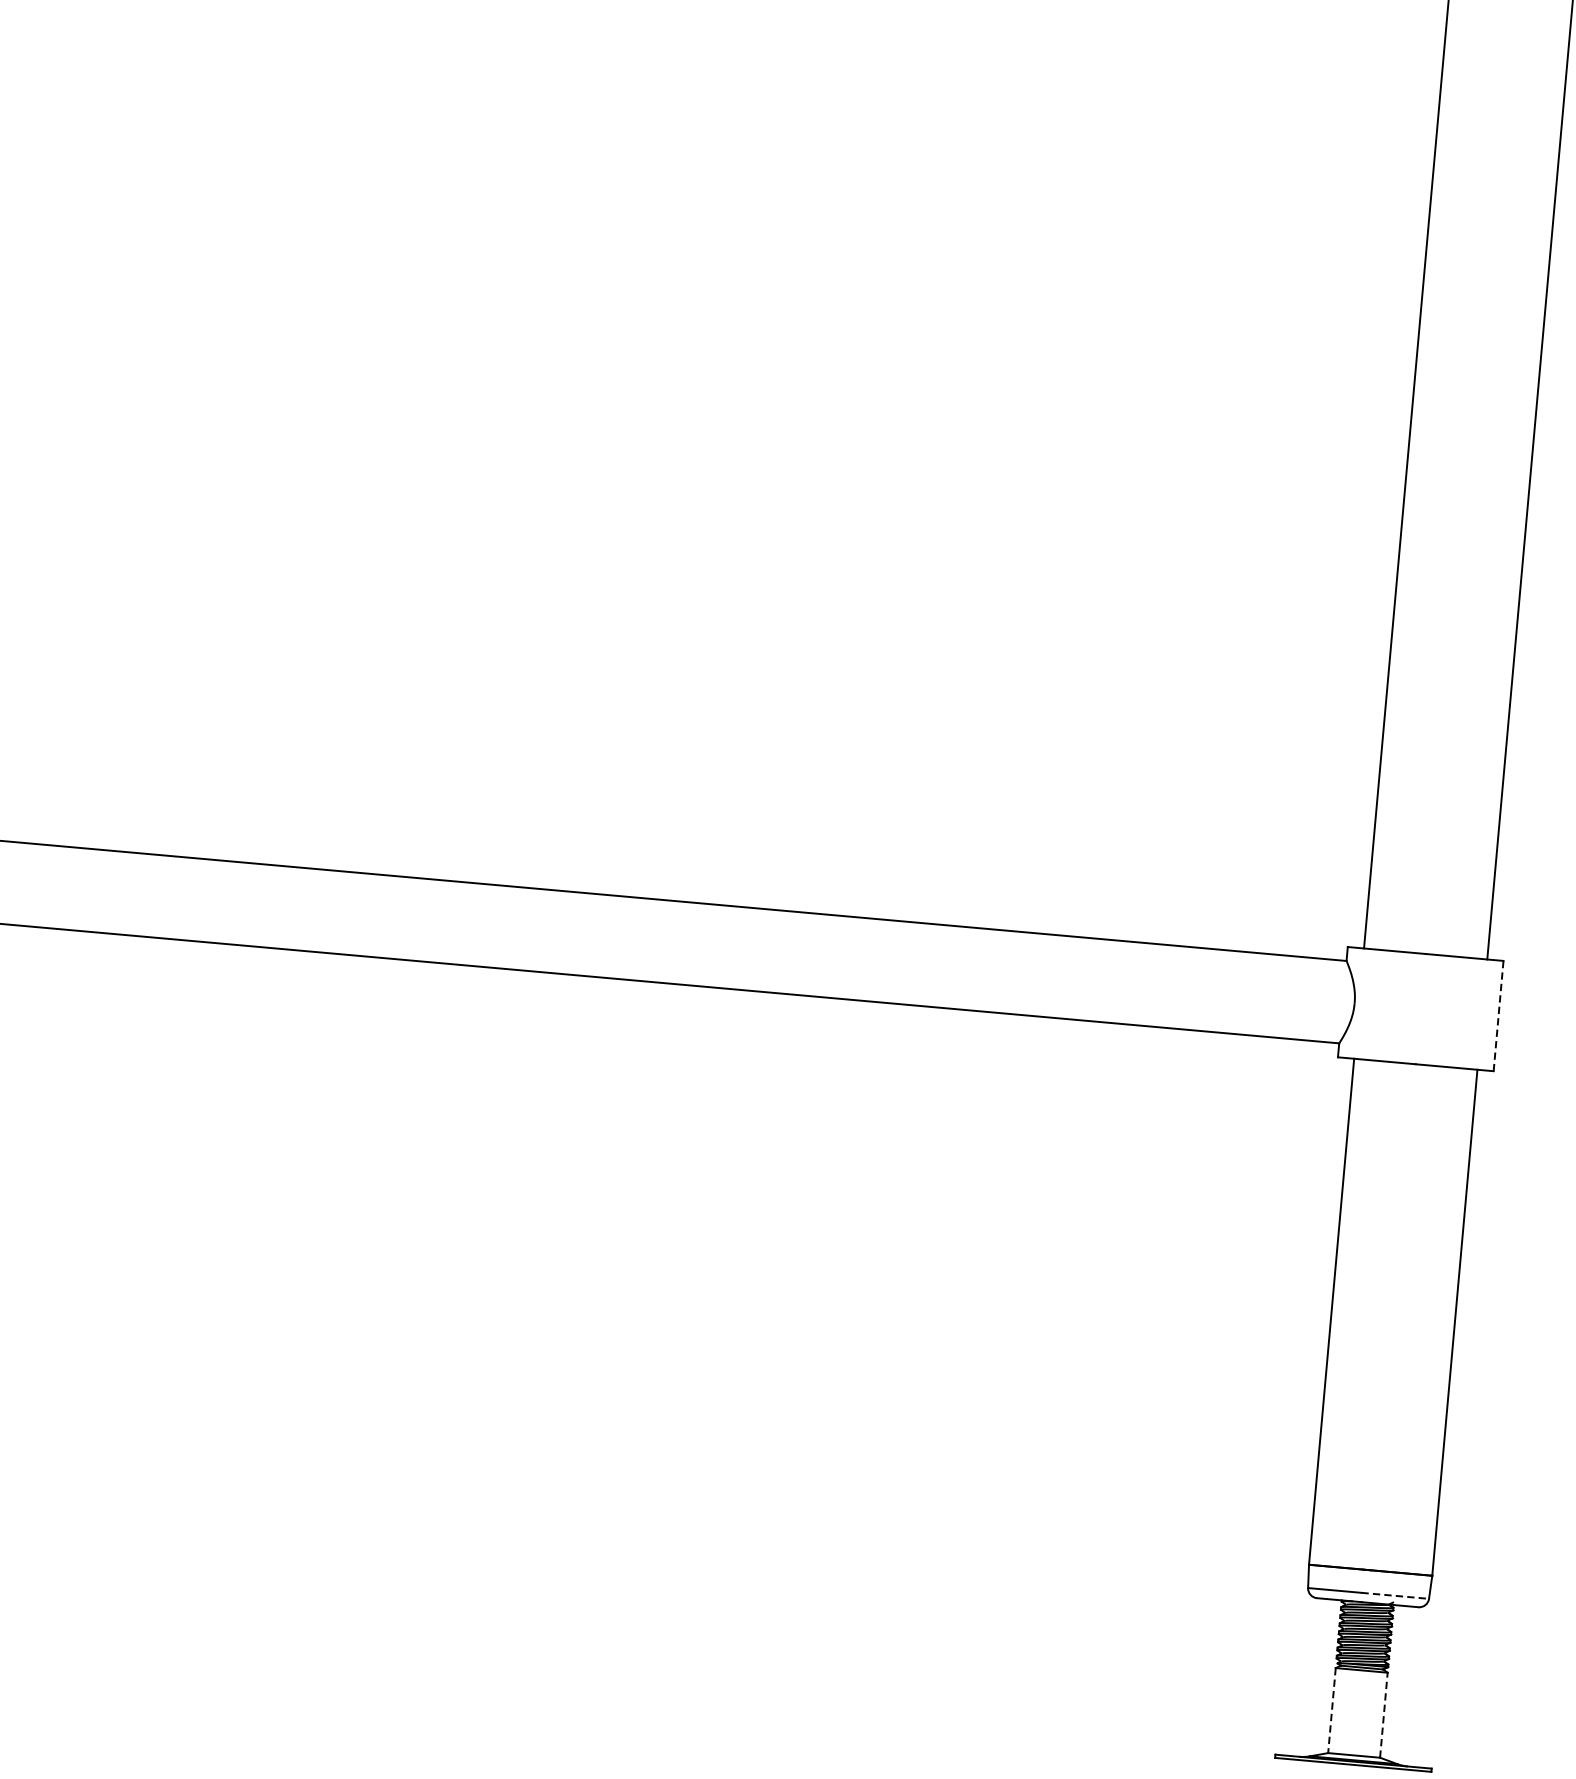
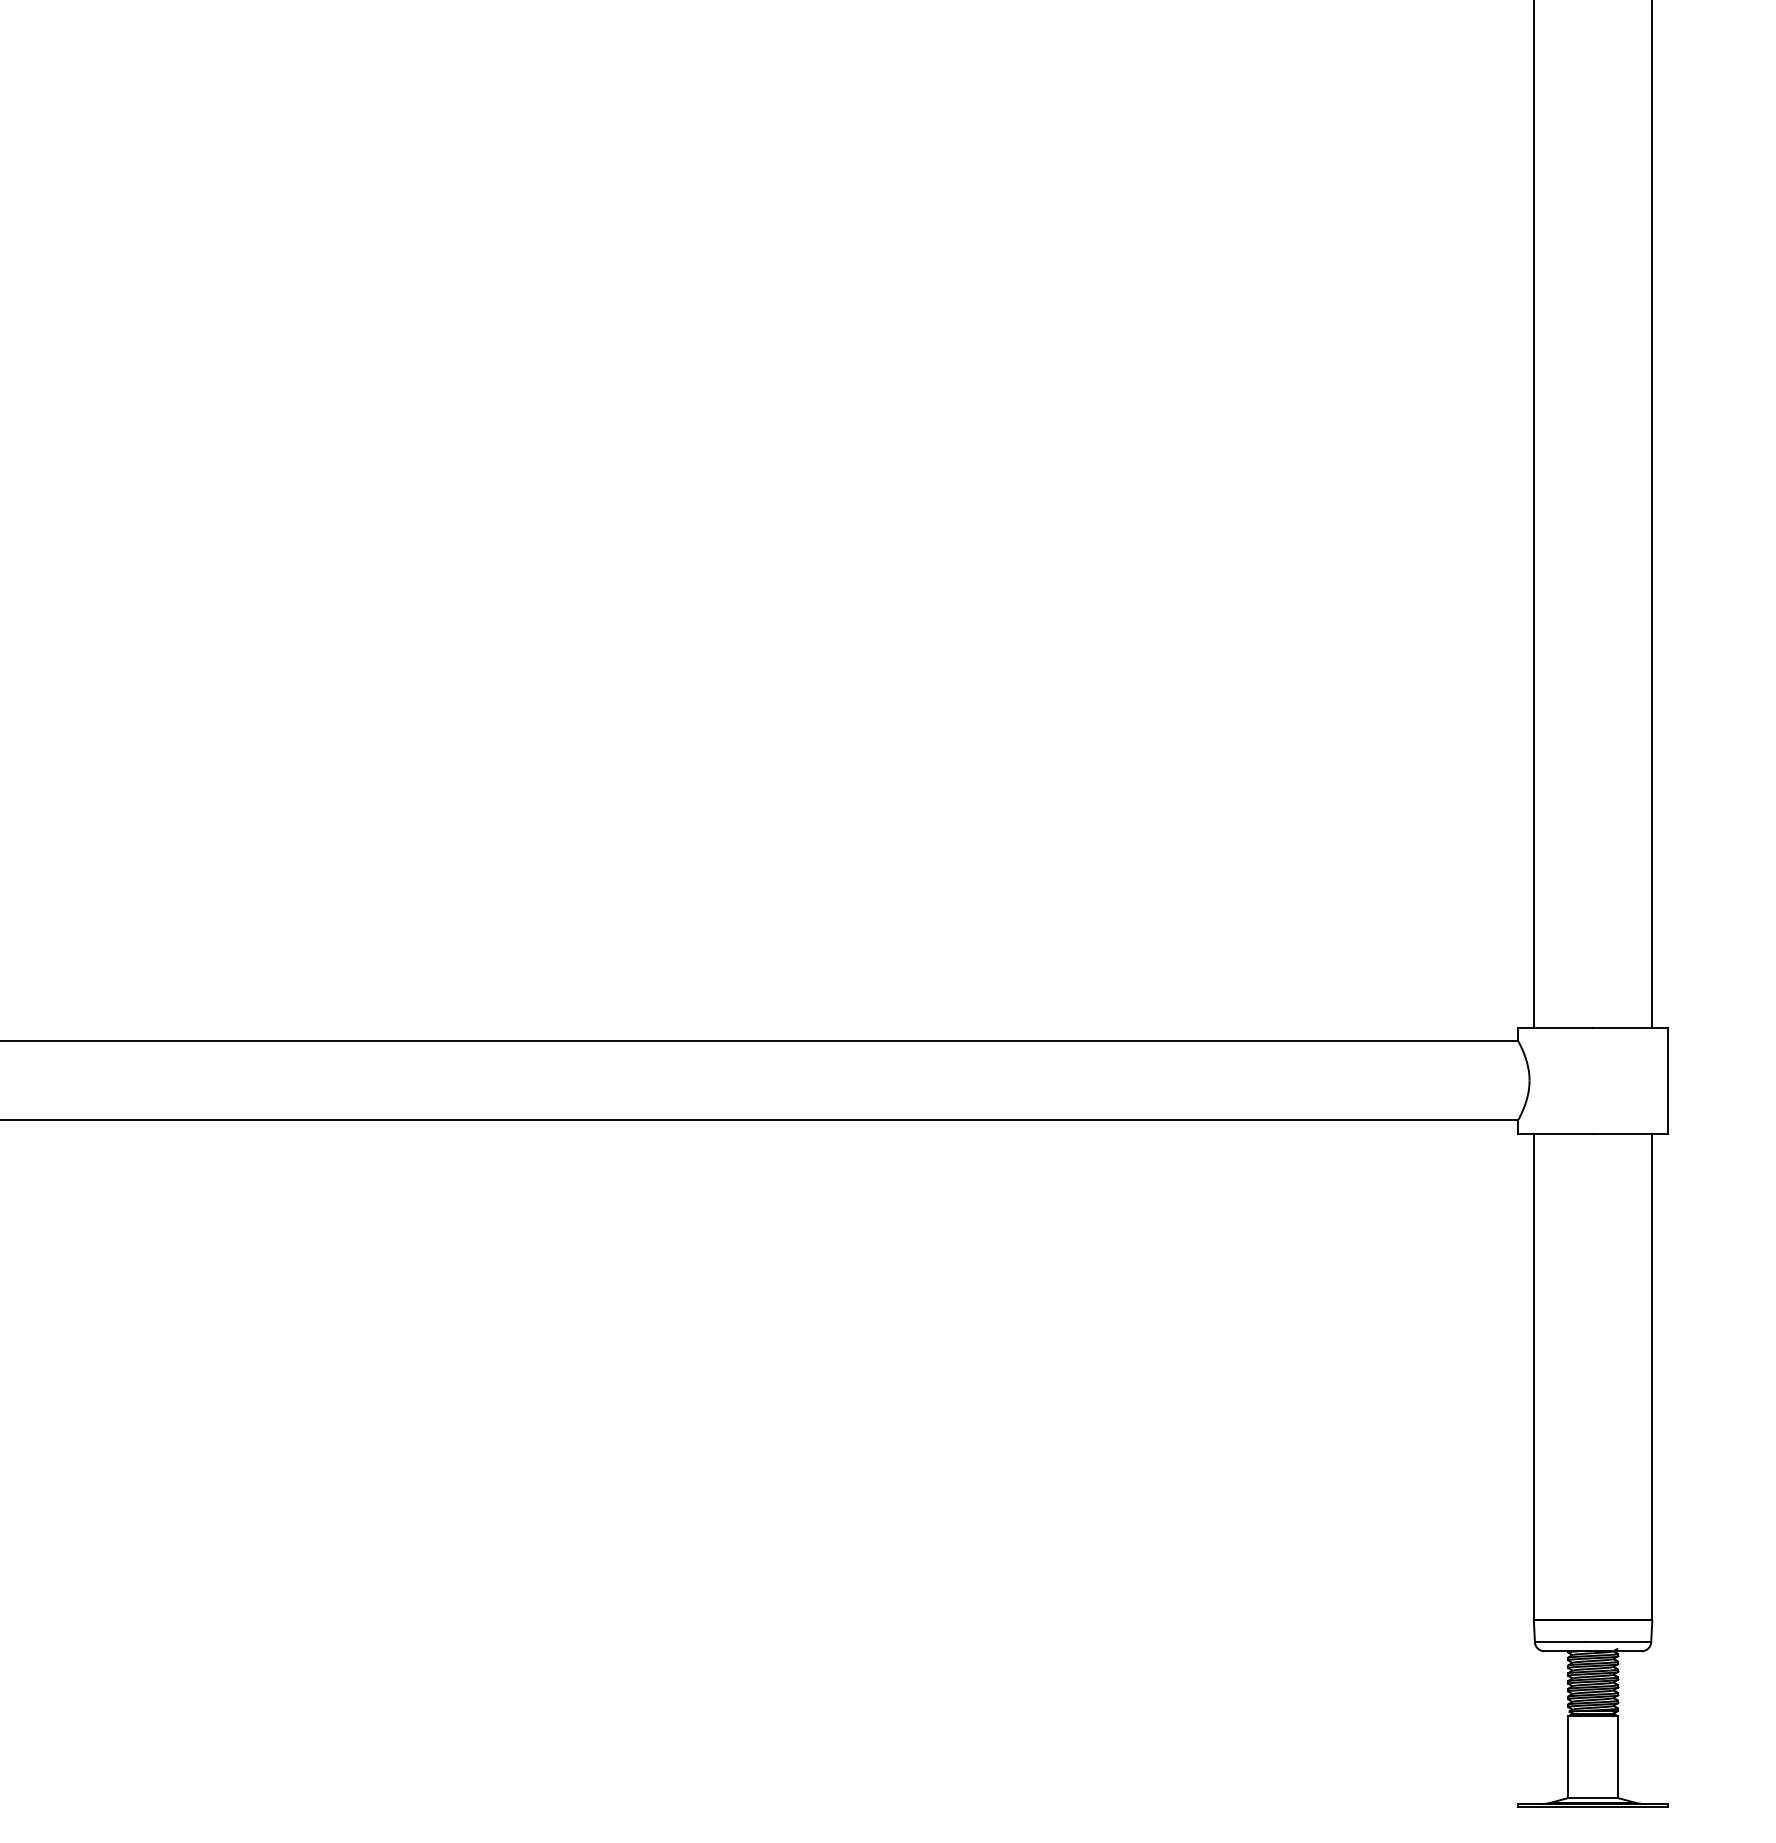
line: (1498, 1015) -> (1667, 1080), dashed -> solid
line: (1396, 1596) -> (1619, 1642), dashed -> solid
line: (1332, 1710) -> (1568, 1757), dashed -> solid
line: (1384, 1715) -> (1618, 1757), dashed -> solid

